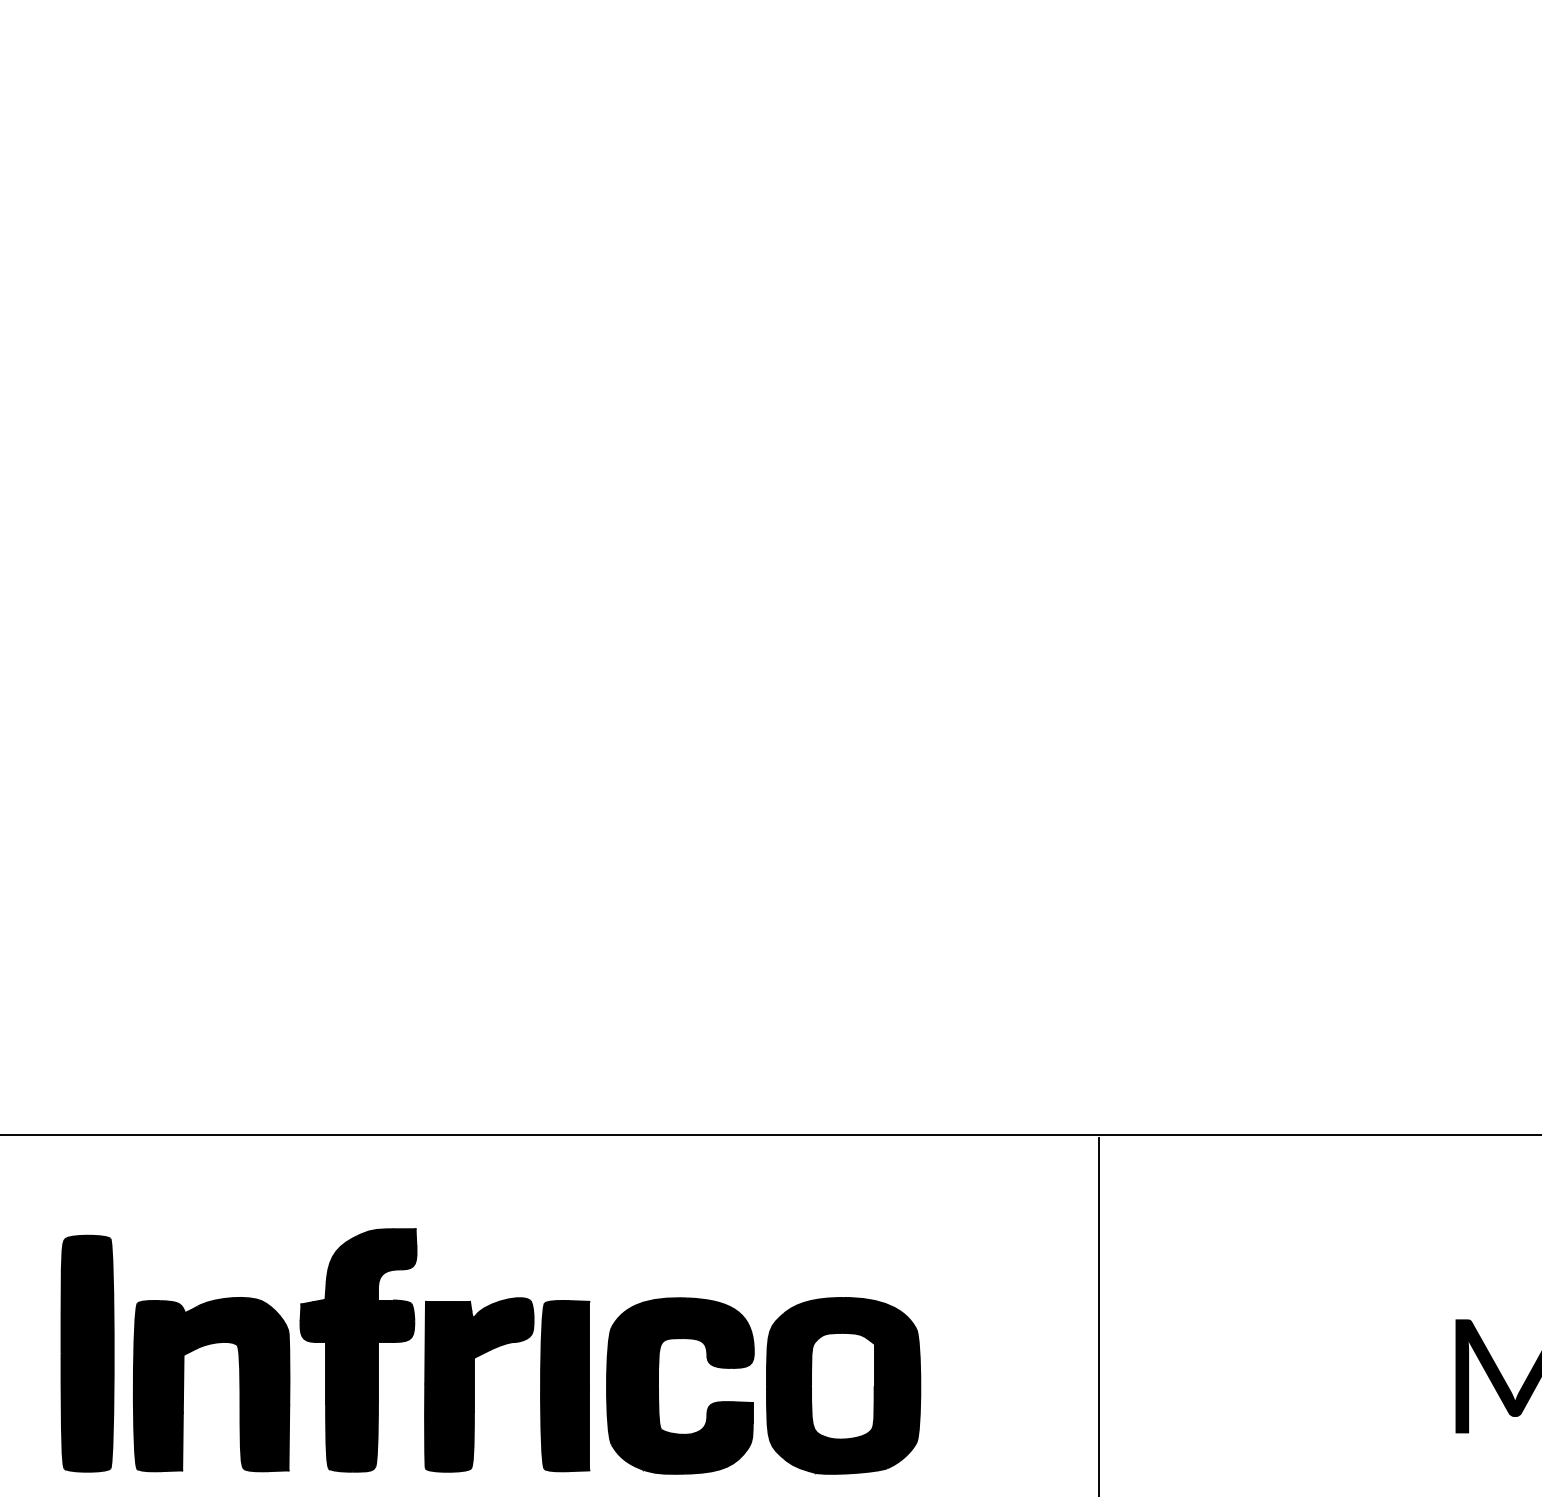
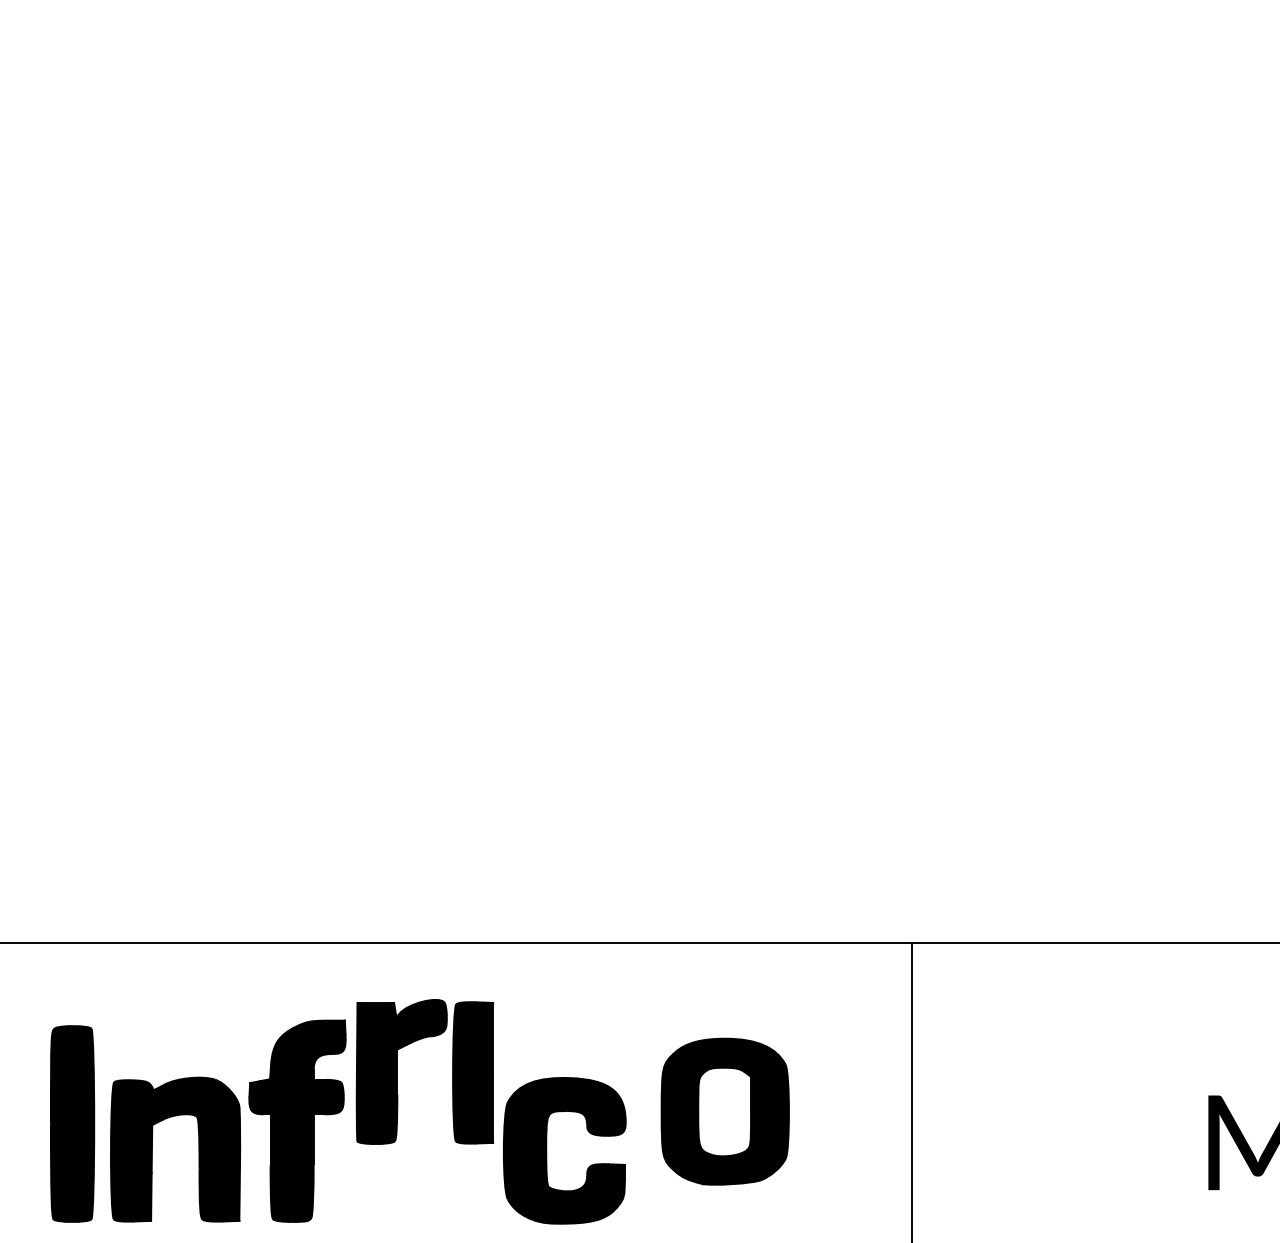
part: (474, 1384) -> (397, 1071), moved
part: (842, 1385) -> (724, 1111), moved

